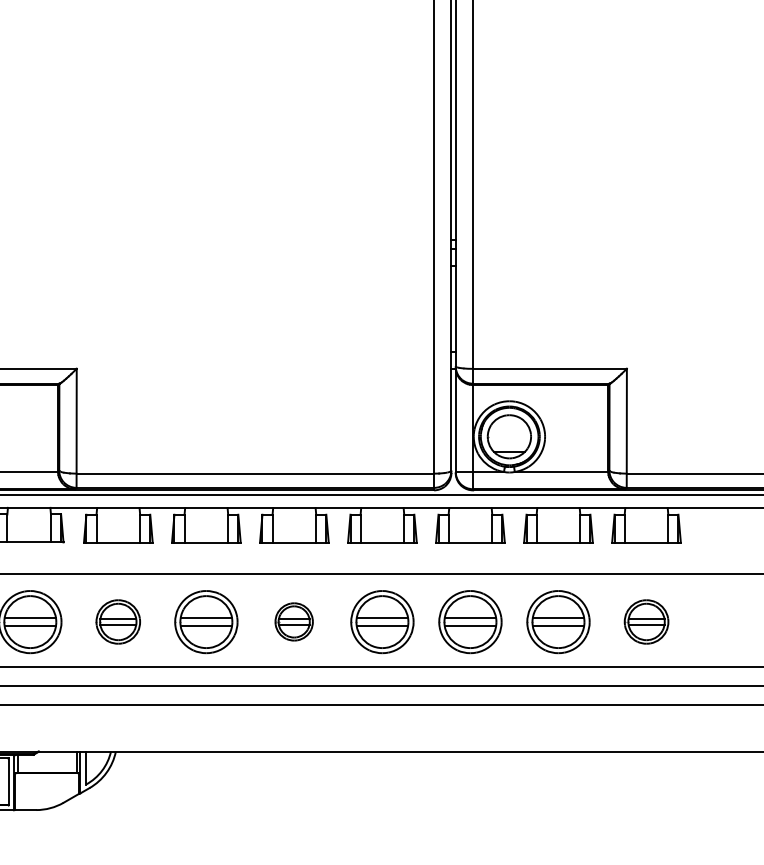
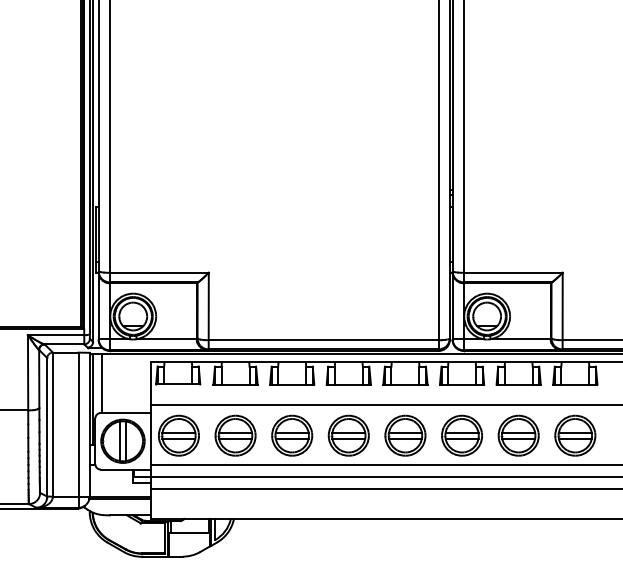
part: (118, 621) -> (235, 435), size x1.43
part: (293, 621) -> (348, 435), size x1.67
part: (646, 621) -> (575, 435), size x1.43

